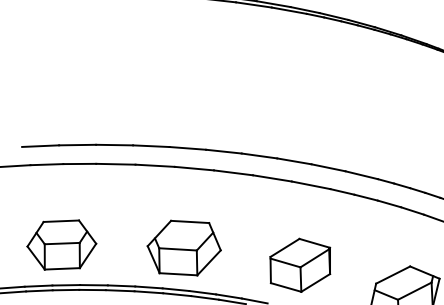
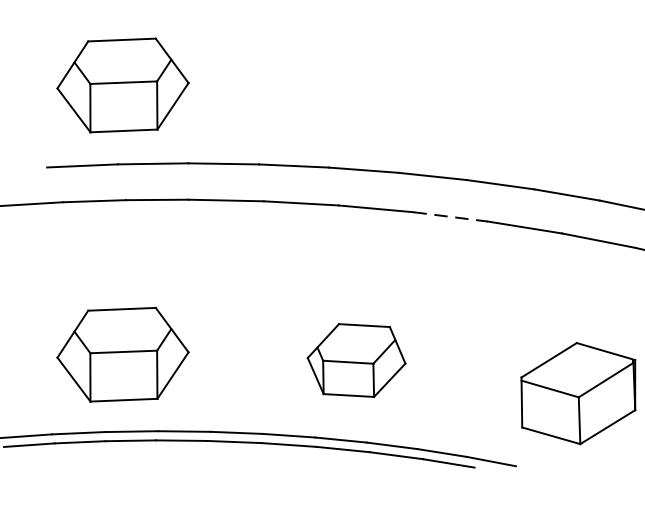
part: (61, 103) -> (122, 84), added
line: (233, 172) -> (450, 216), solid -> dashed
part: (183, 247) -> (355, 359), size x0.7

